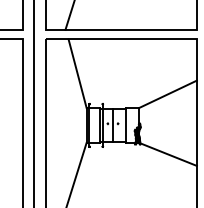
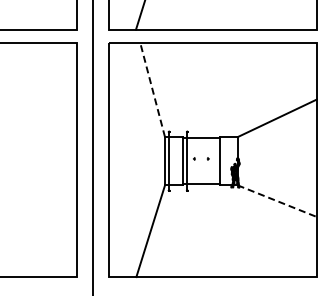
line: (77, 73) -> (152, 89), solid -> dashed
line: (113, 125) -> (201, 161), removed
line: (168, 154) -> (277, 201), solid -> dashed

